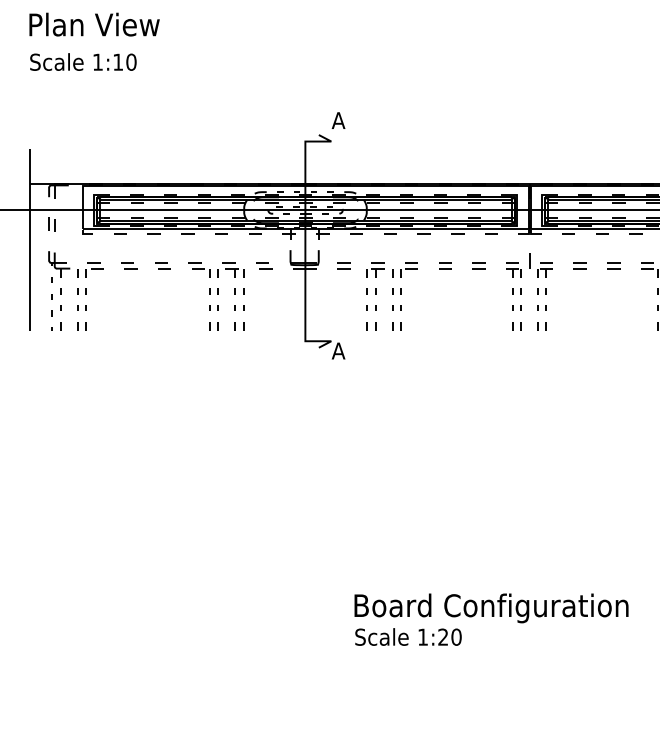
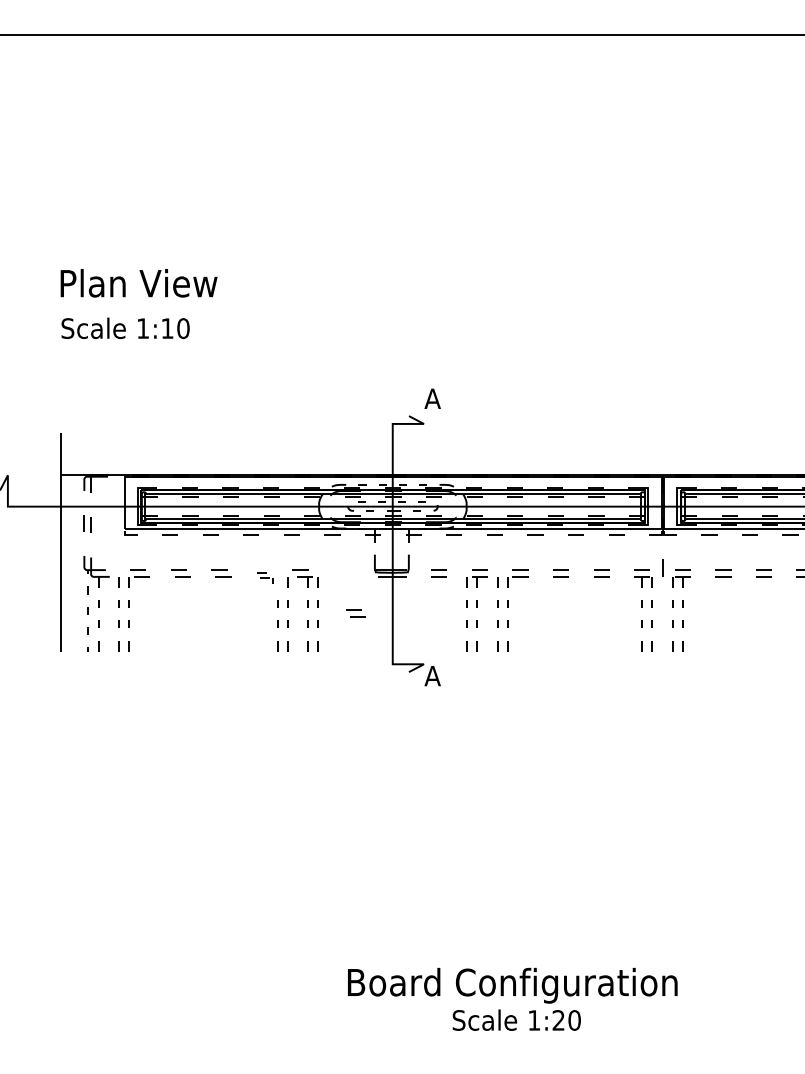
part: (263, 265) -> (355, 613), moved
part: (199, 269) -> (265, 578), size x0.6
text: (491, 608) -> (512, 985), moved

